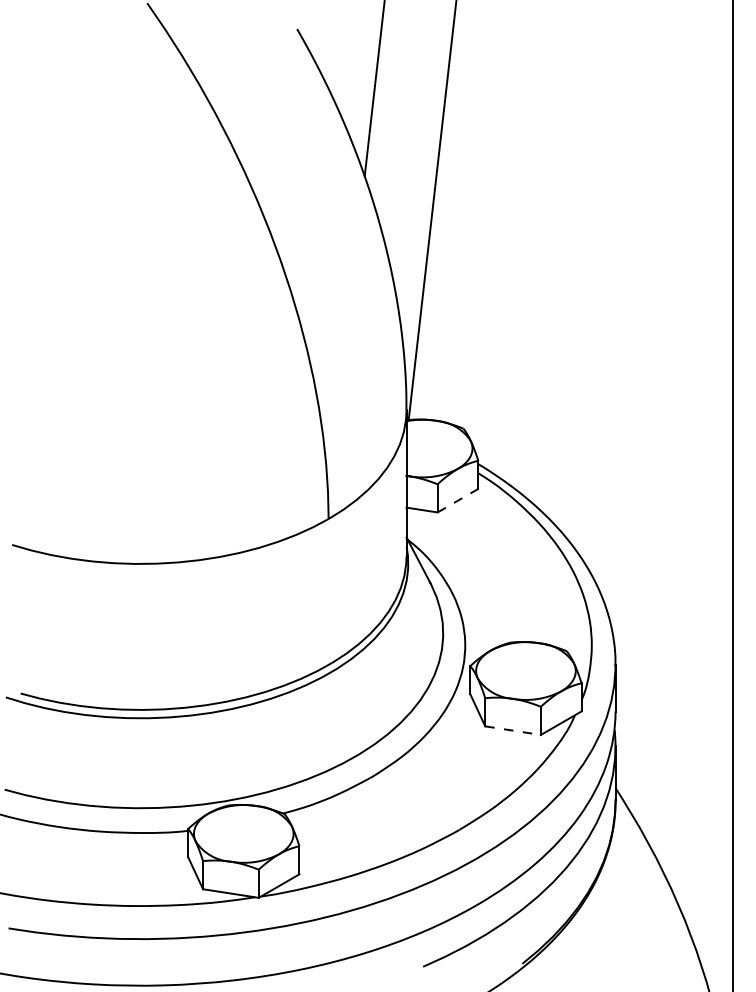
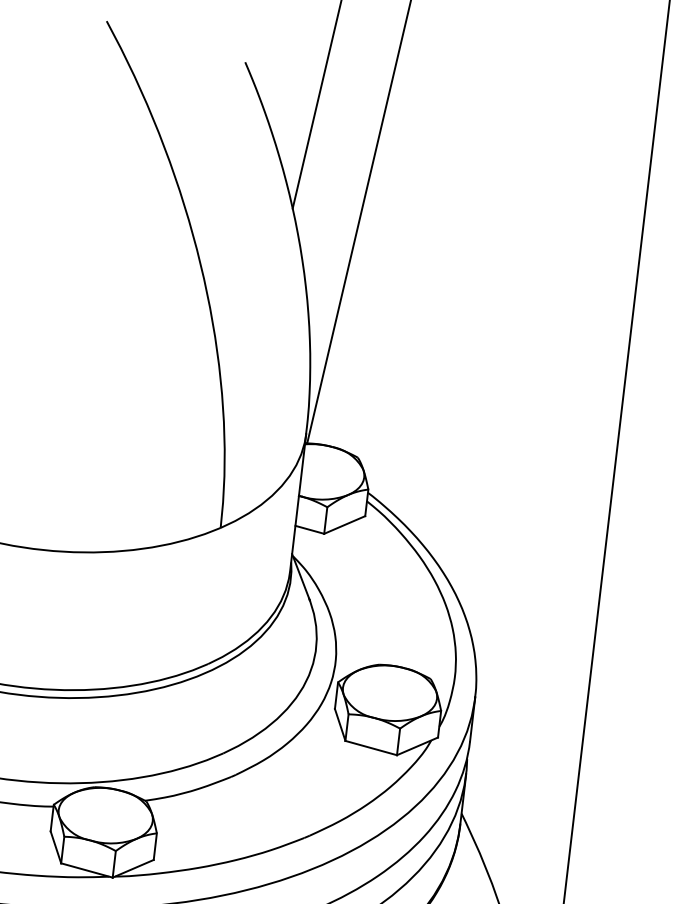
line: (457, 500) -> (344, 524), dashed -> solid
line: (513, 730) -> (371, 747), dashed -> solid

